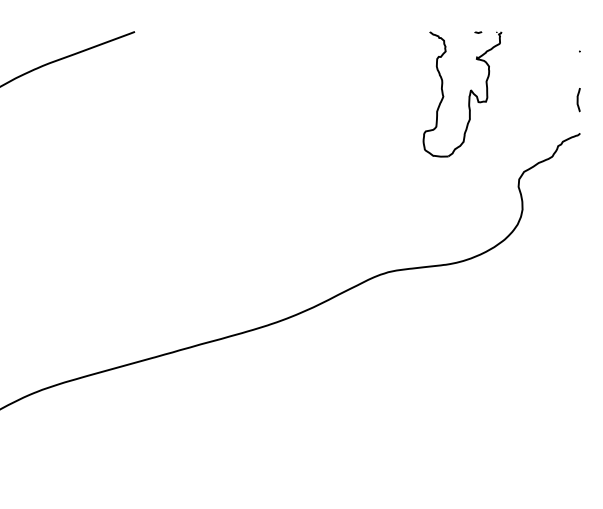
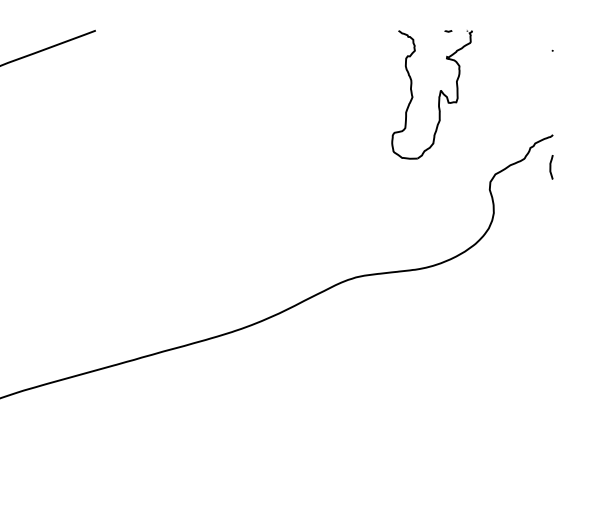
curve: (578, 100) -> (551, 167), moved

